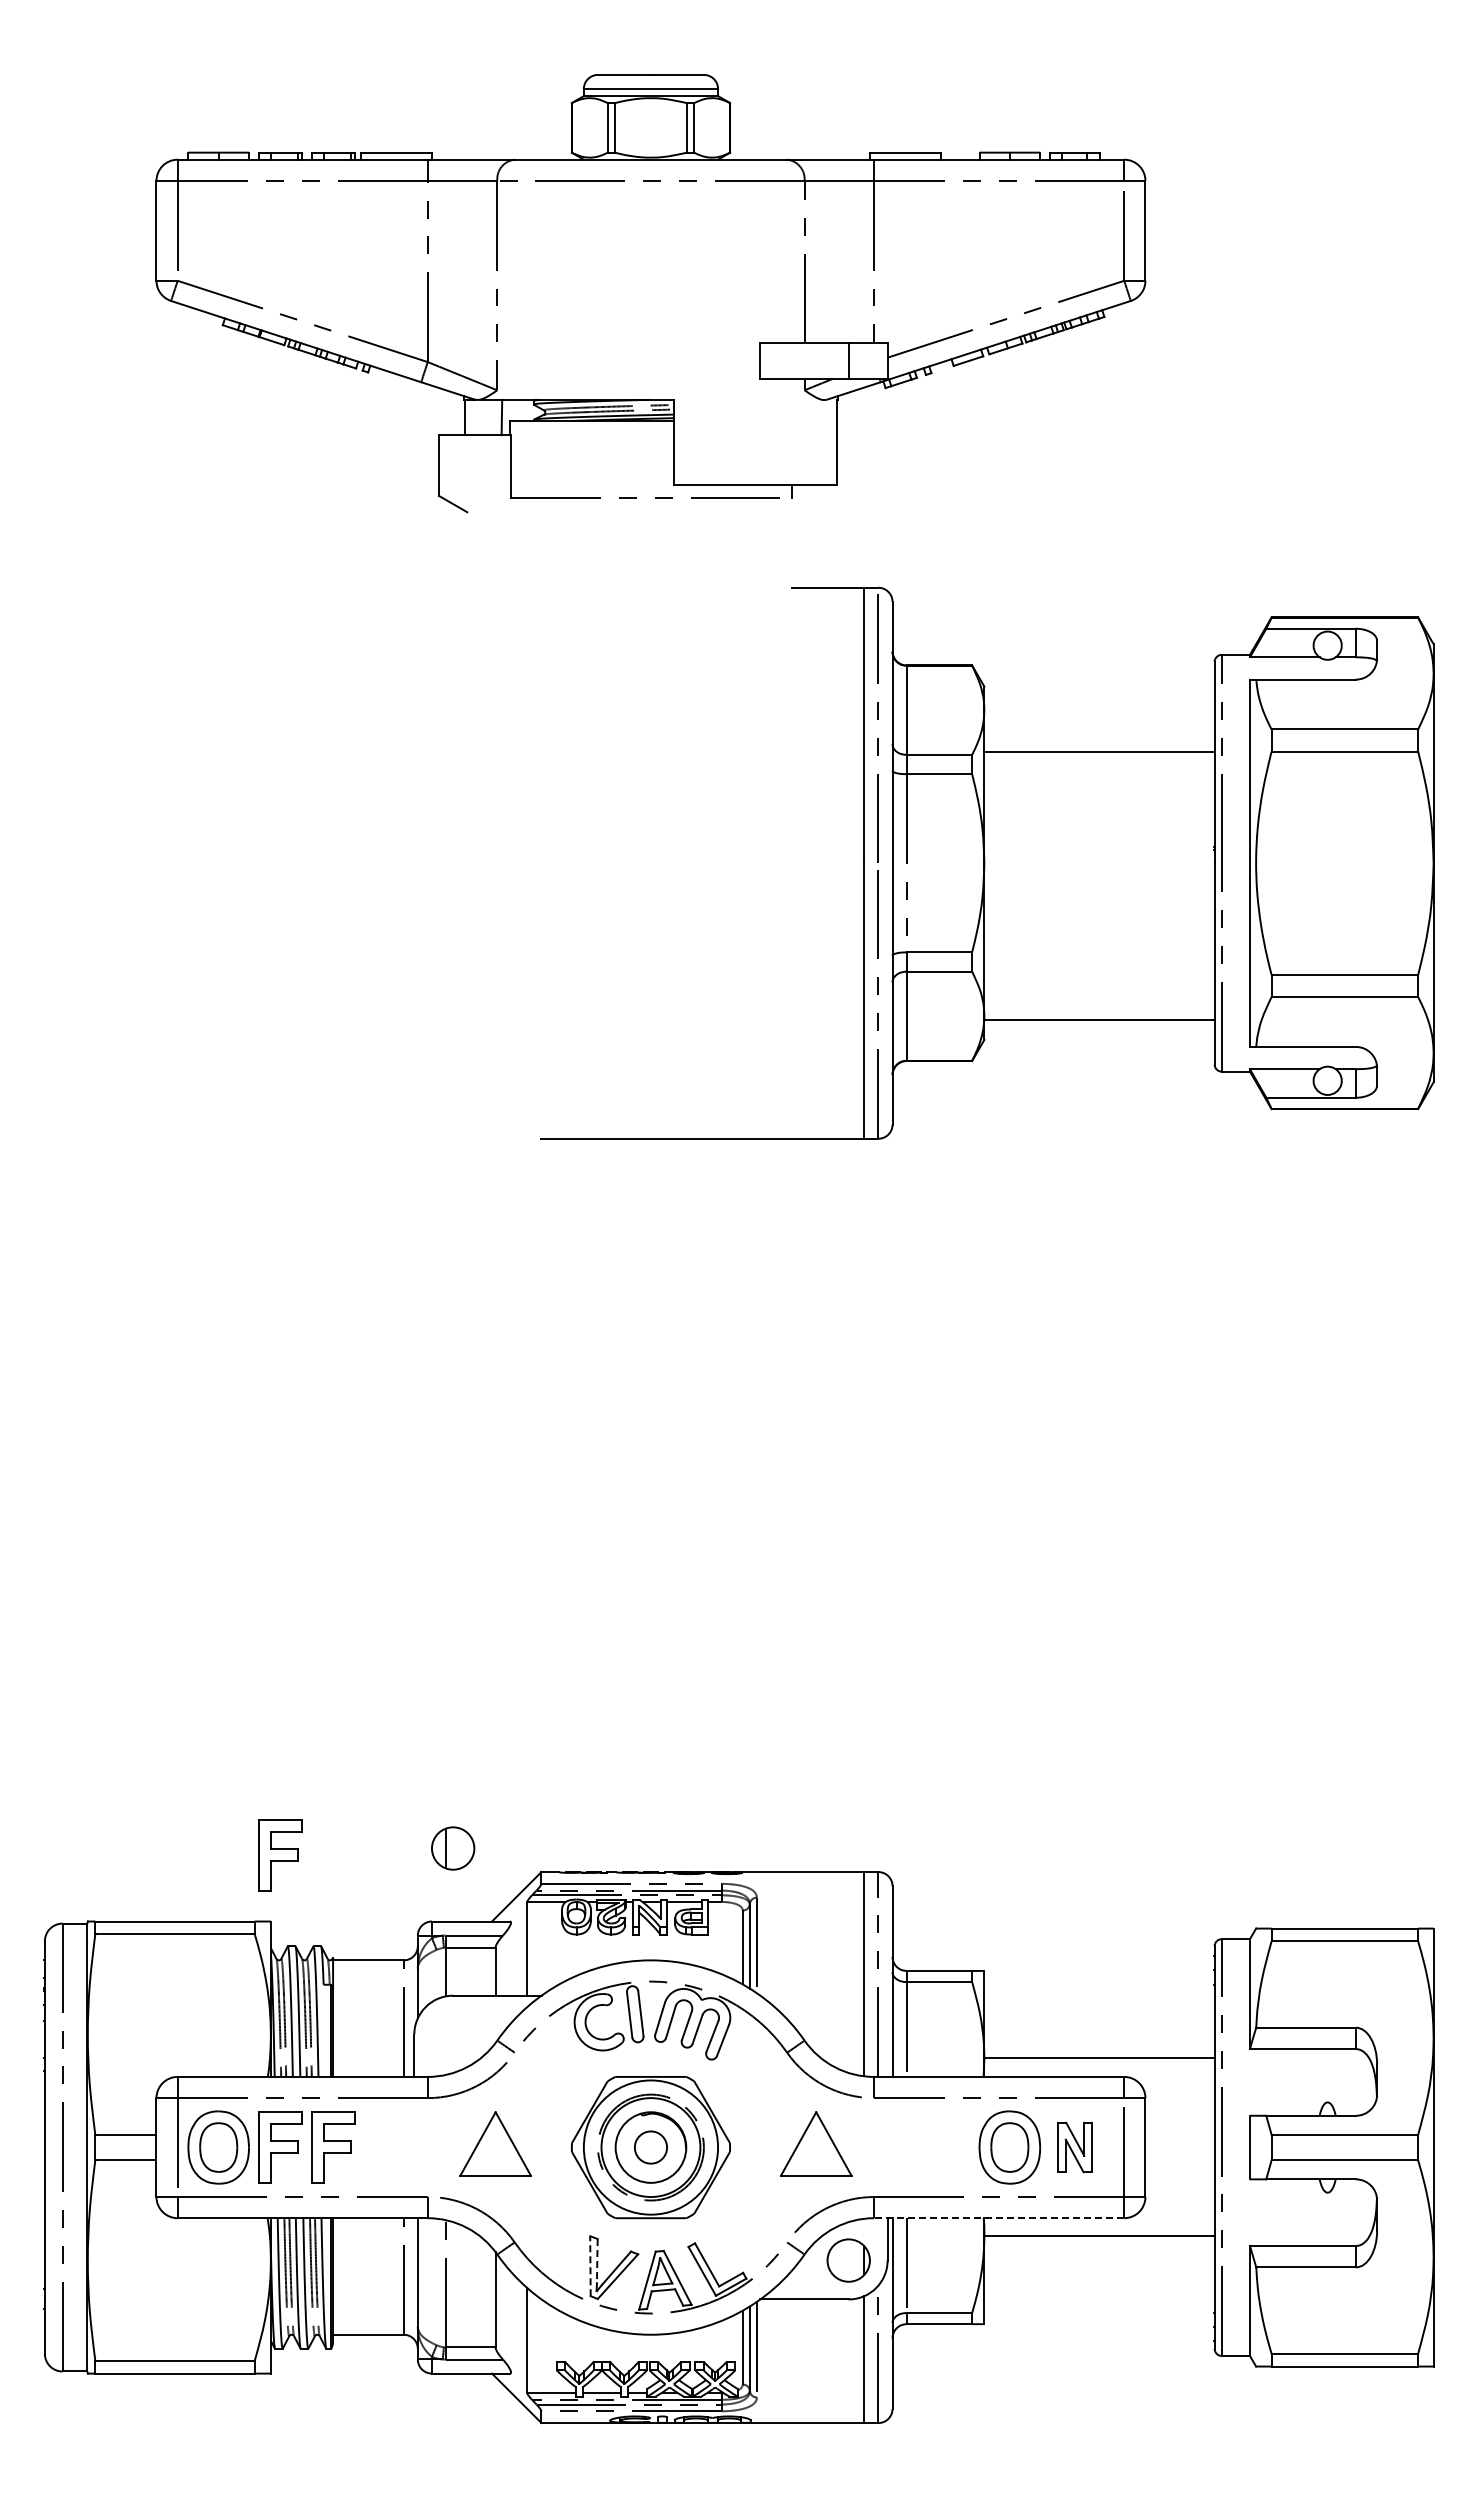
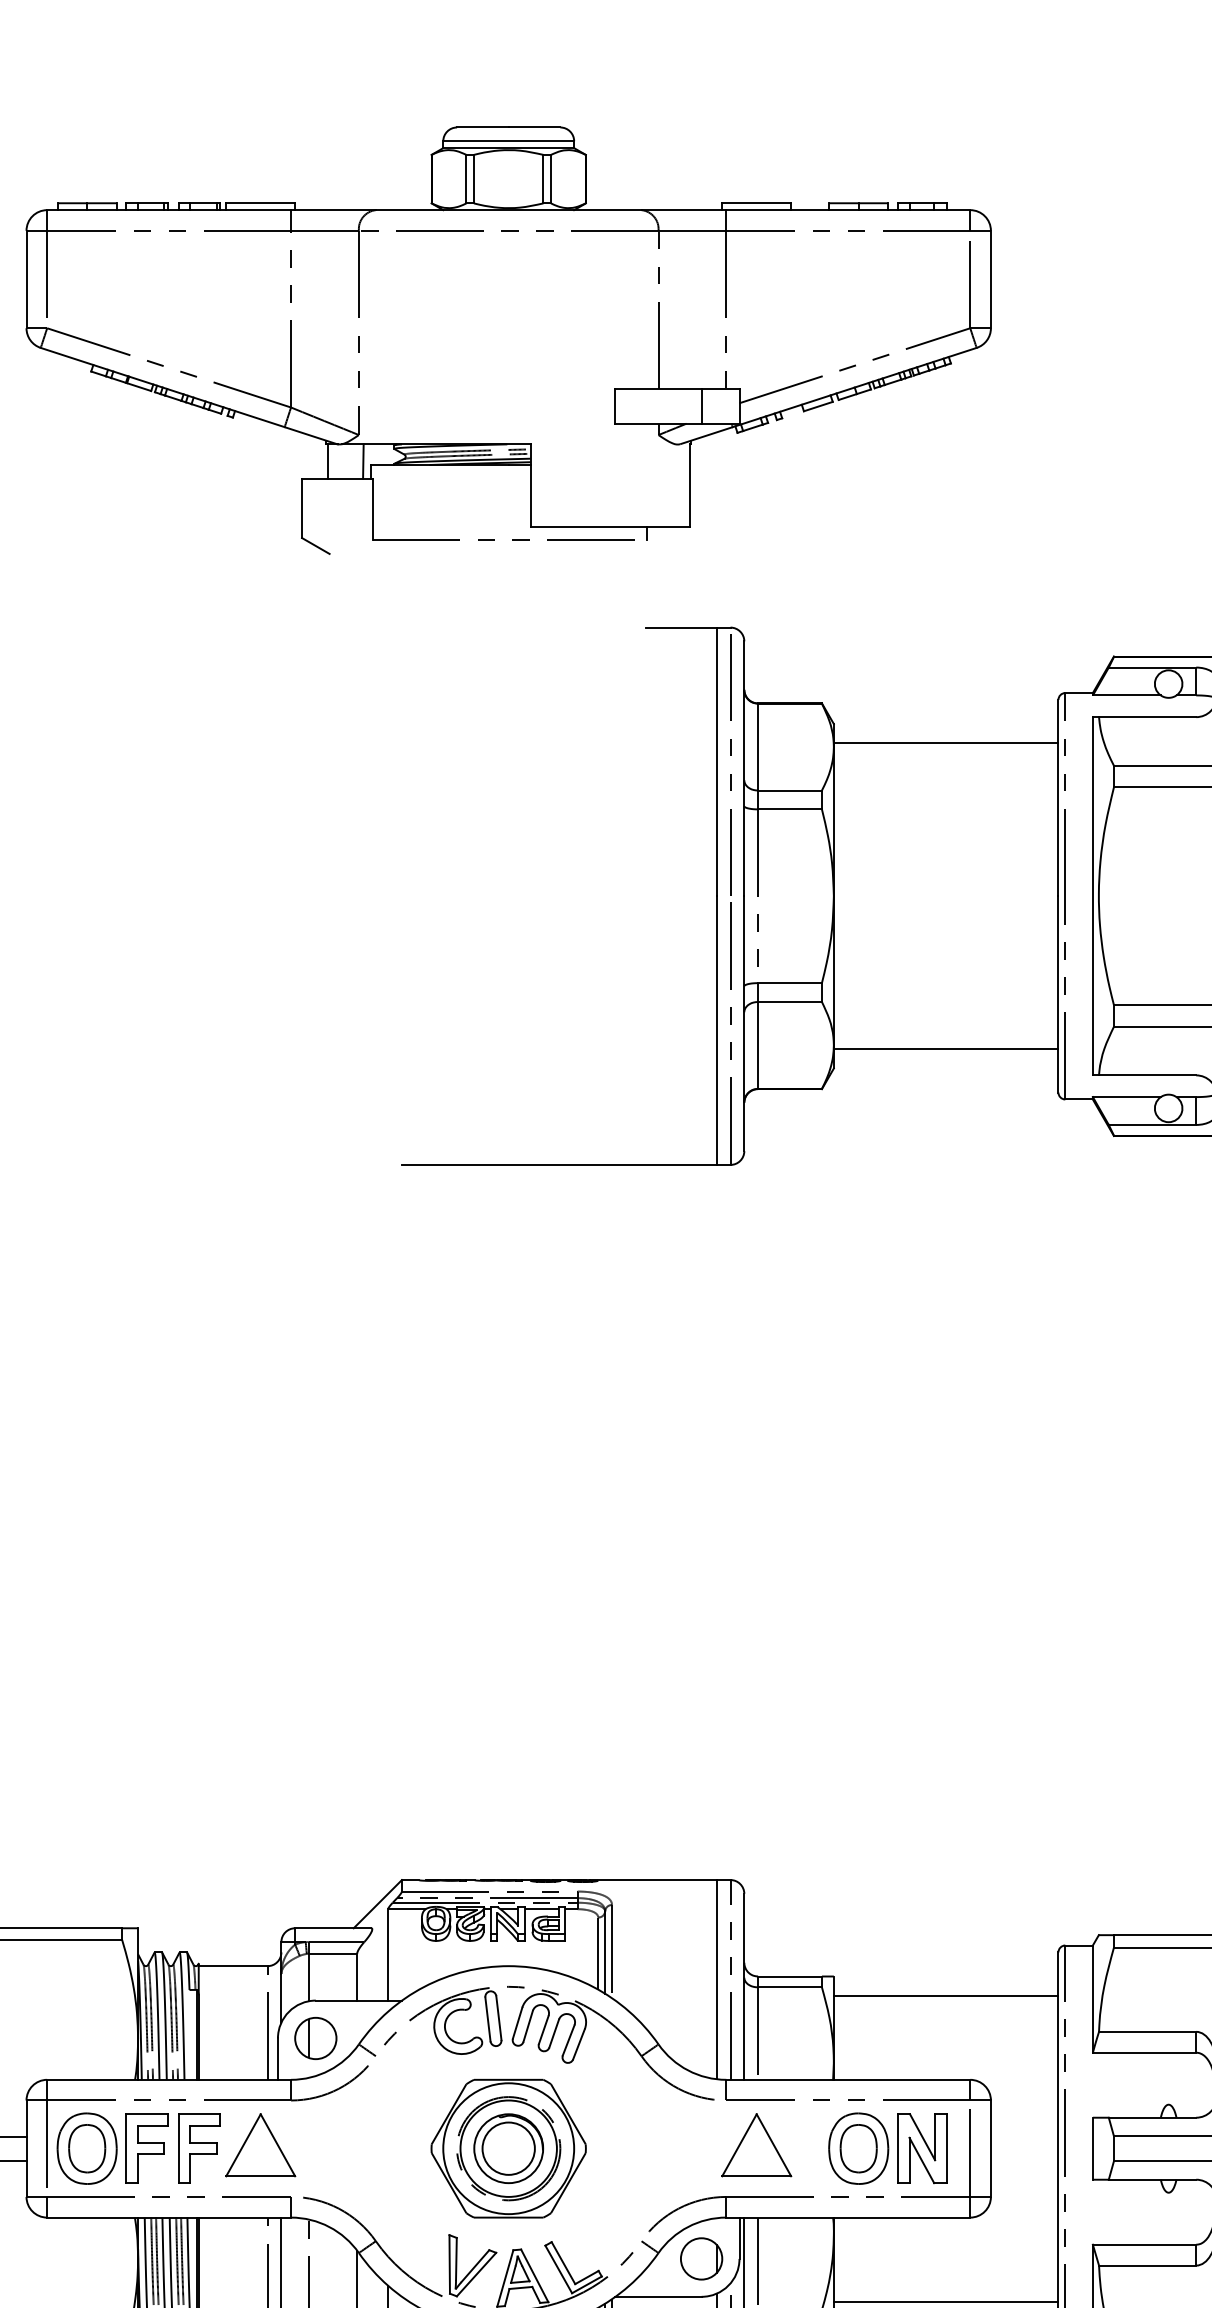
line: (1099, 752) -> (946, 743), moved
part: (453, 1848) -> (316, 2038), moved
part: (280, 1855) -> (147, 1863), removed
line: (1099, 2057) -> (946, 1995), moved
part: (495, 2143) -> (260, 2144), moved
part: (816, 2143) -> (756, 2144), moved
circle: (650, 2147) -> (508, 2148), size x1.67
part: (1074, 2147) -> (921, 2148), size x1.43
line: (998, 2218) -> (847, 2217), dashed -> solid
line: (1099, 2236) -> (946, 2301), moved
line: (597, 2260) -> (456, 2258), dashed -> solid
line: (590, 2265) -> (449, 2263), dashed -> solid

